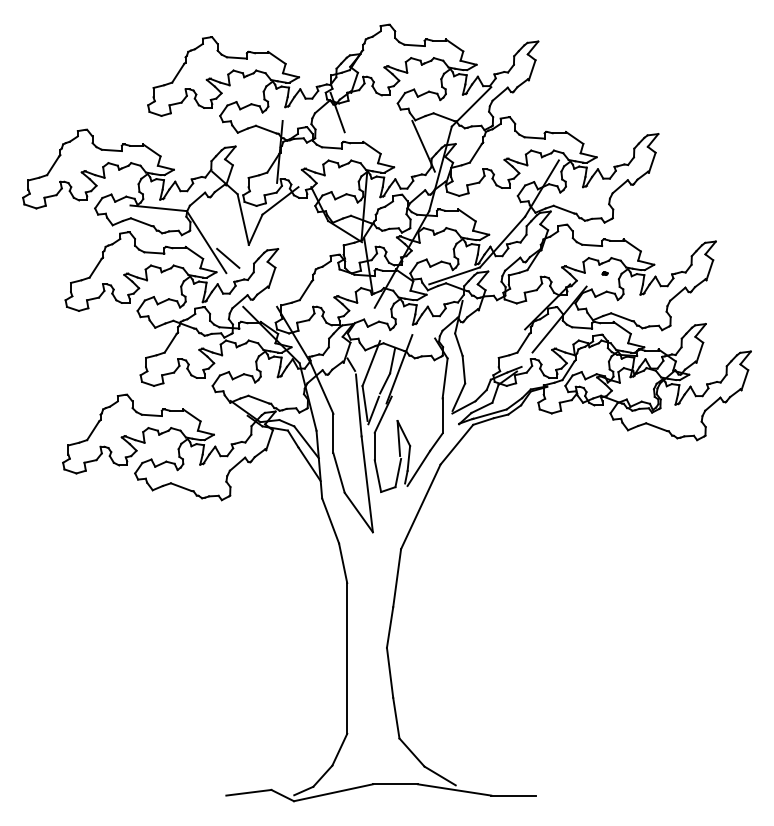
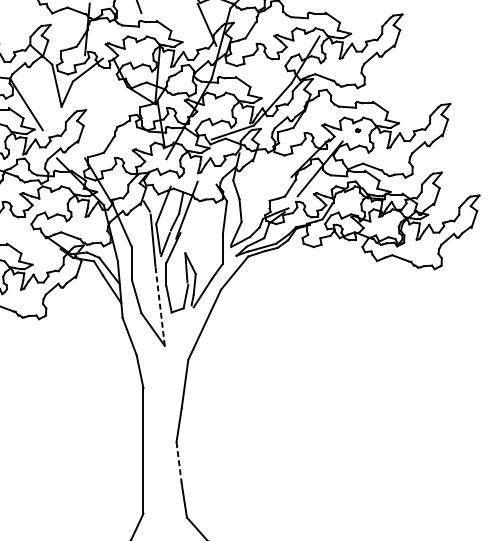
line: (228, 257) -> (44, 117), removed
line: (367, 483) -> (160, 305), solid -> dashed
line: (390, 673) -> (179, 463), solid -> dashed

